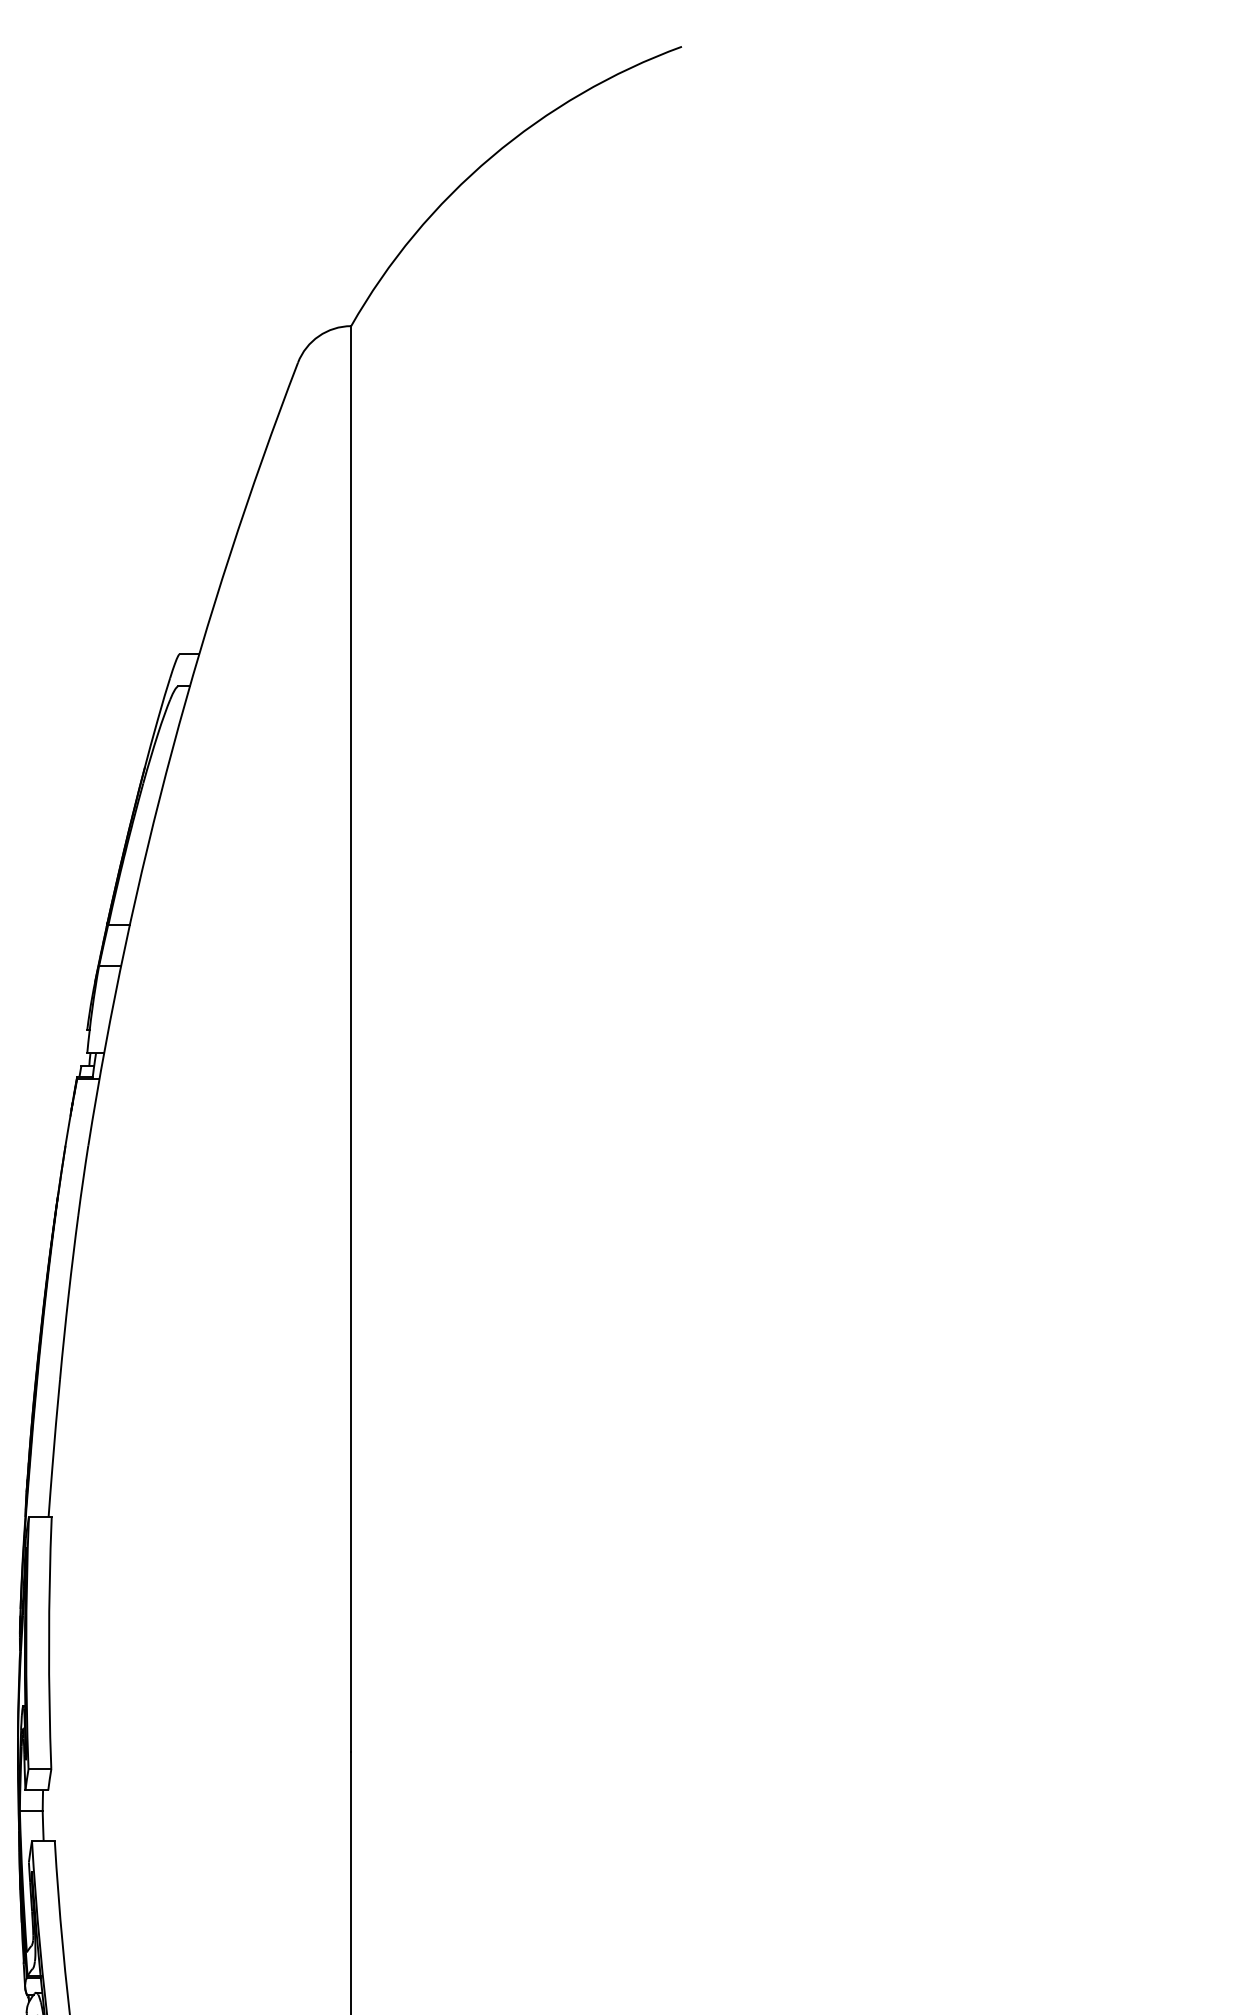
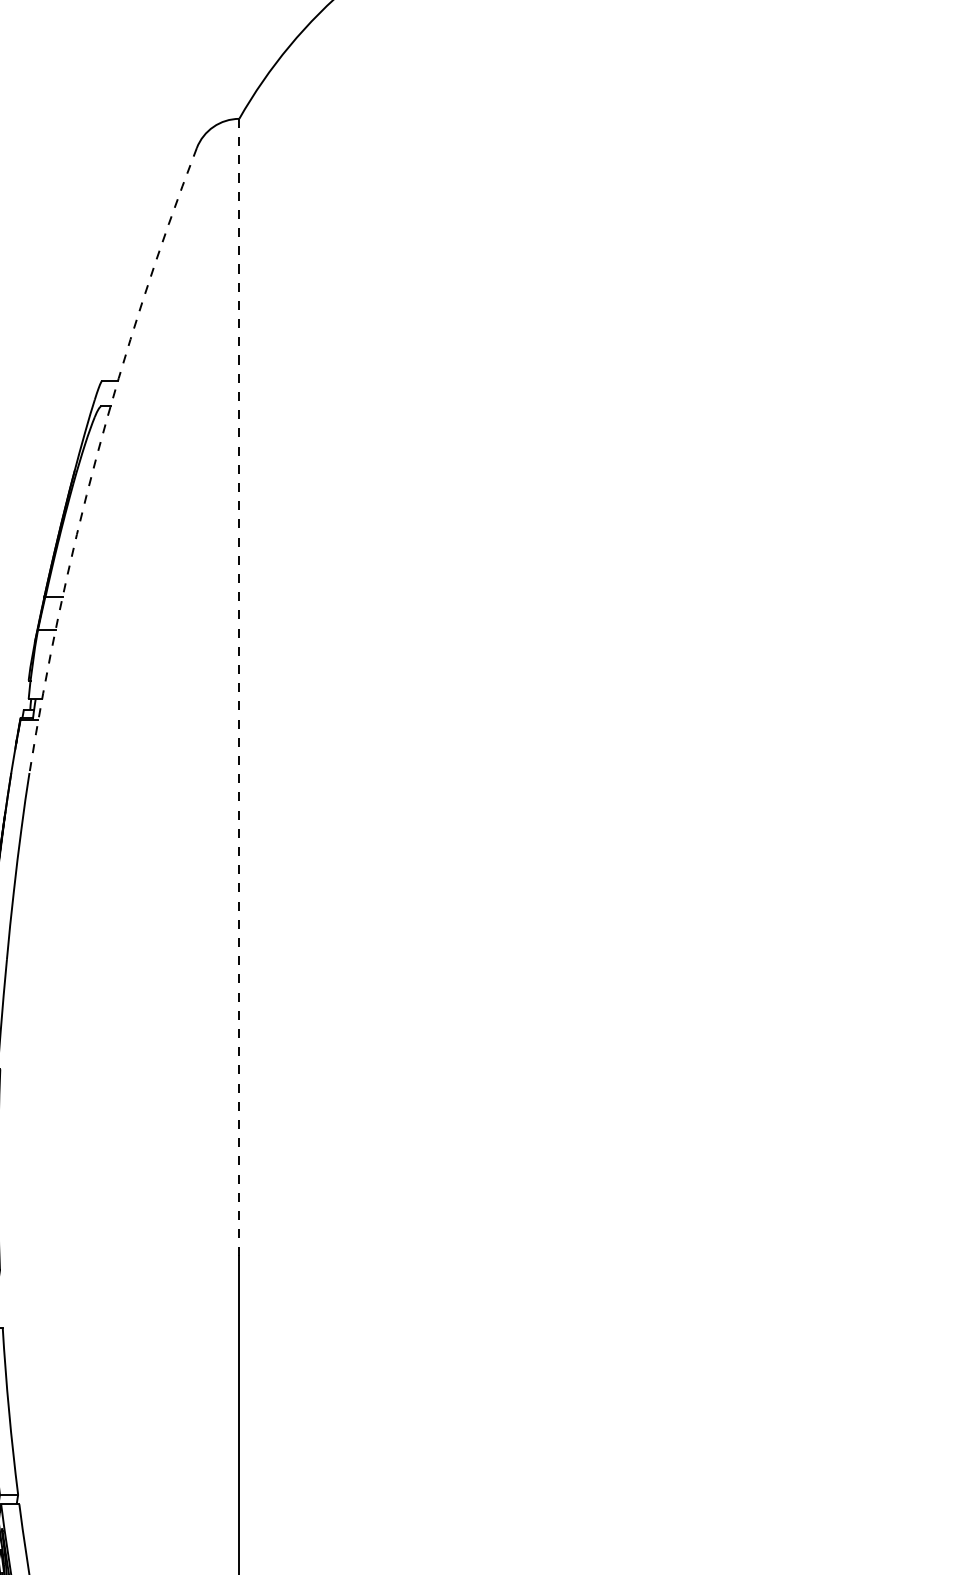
arc: (172, 748) -> (96, 455), solid -> dashed
line: (351, 1038) -> (239, 687), solid -> dashed

